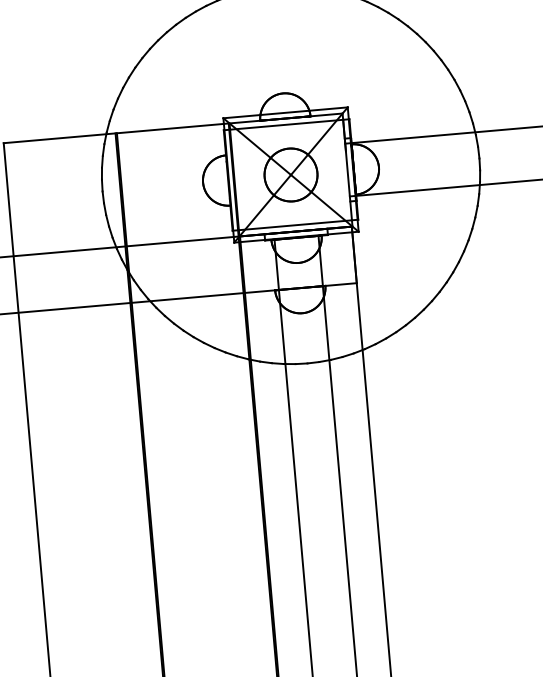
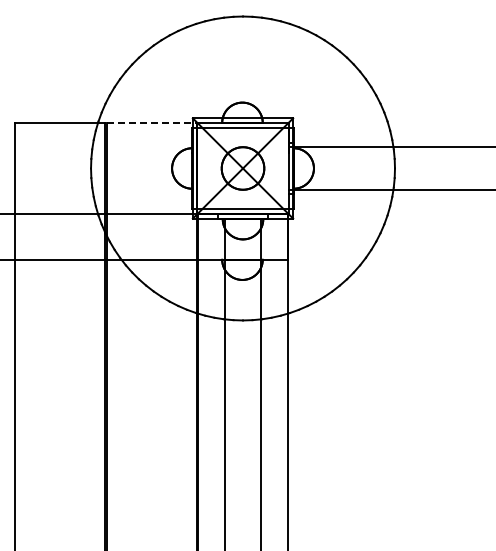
line: (173, 127) -> (152, 122), solid -> dashed

